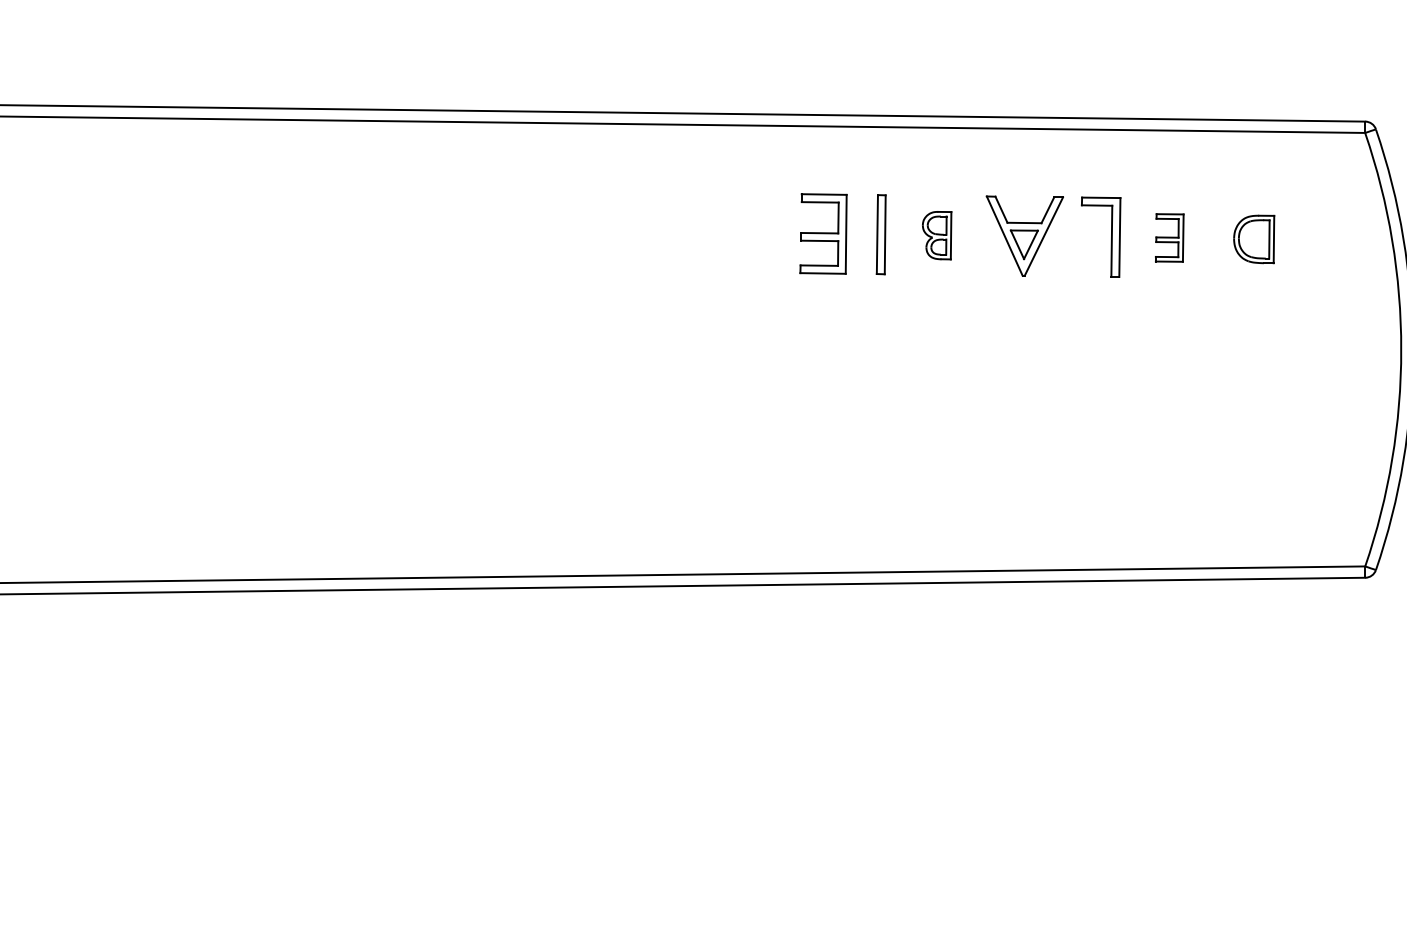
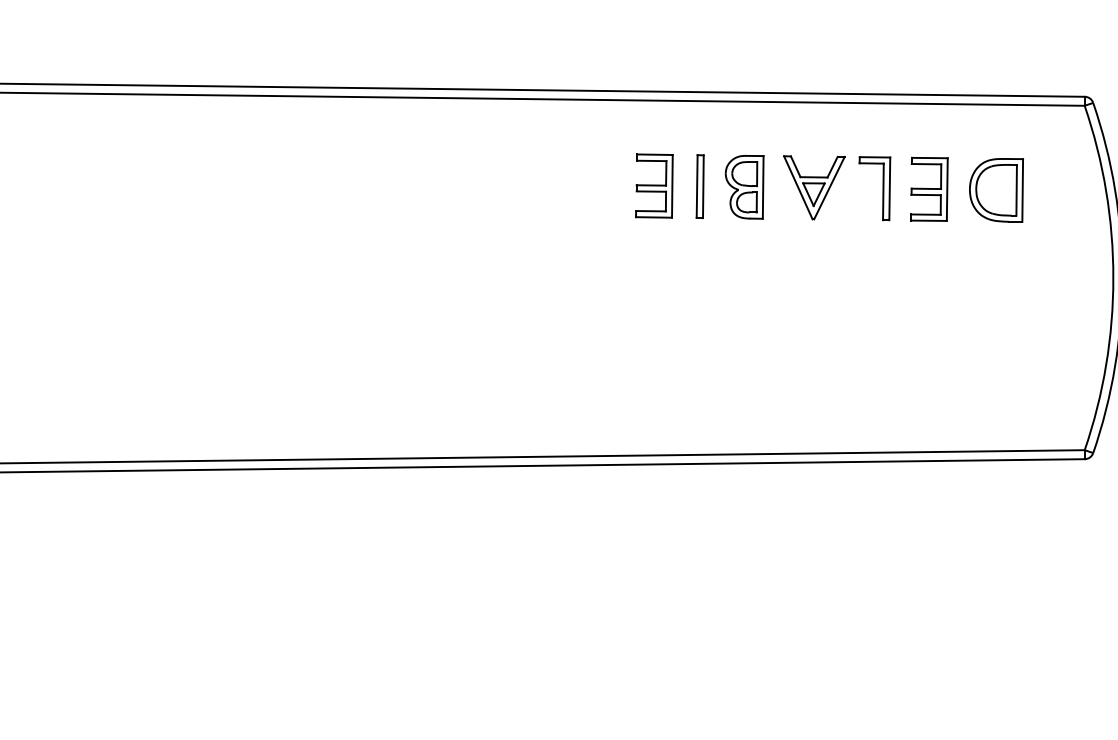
part: (936, 235) -> (744, 187), size x1.67
part: (1169, 237) -> (929, 188), size x1.67
part: (1254, 239) -> (996, 190), size x1.67

